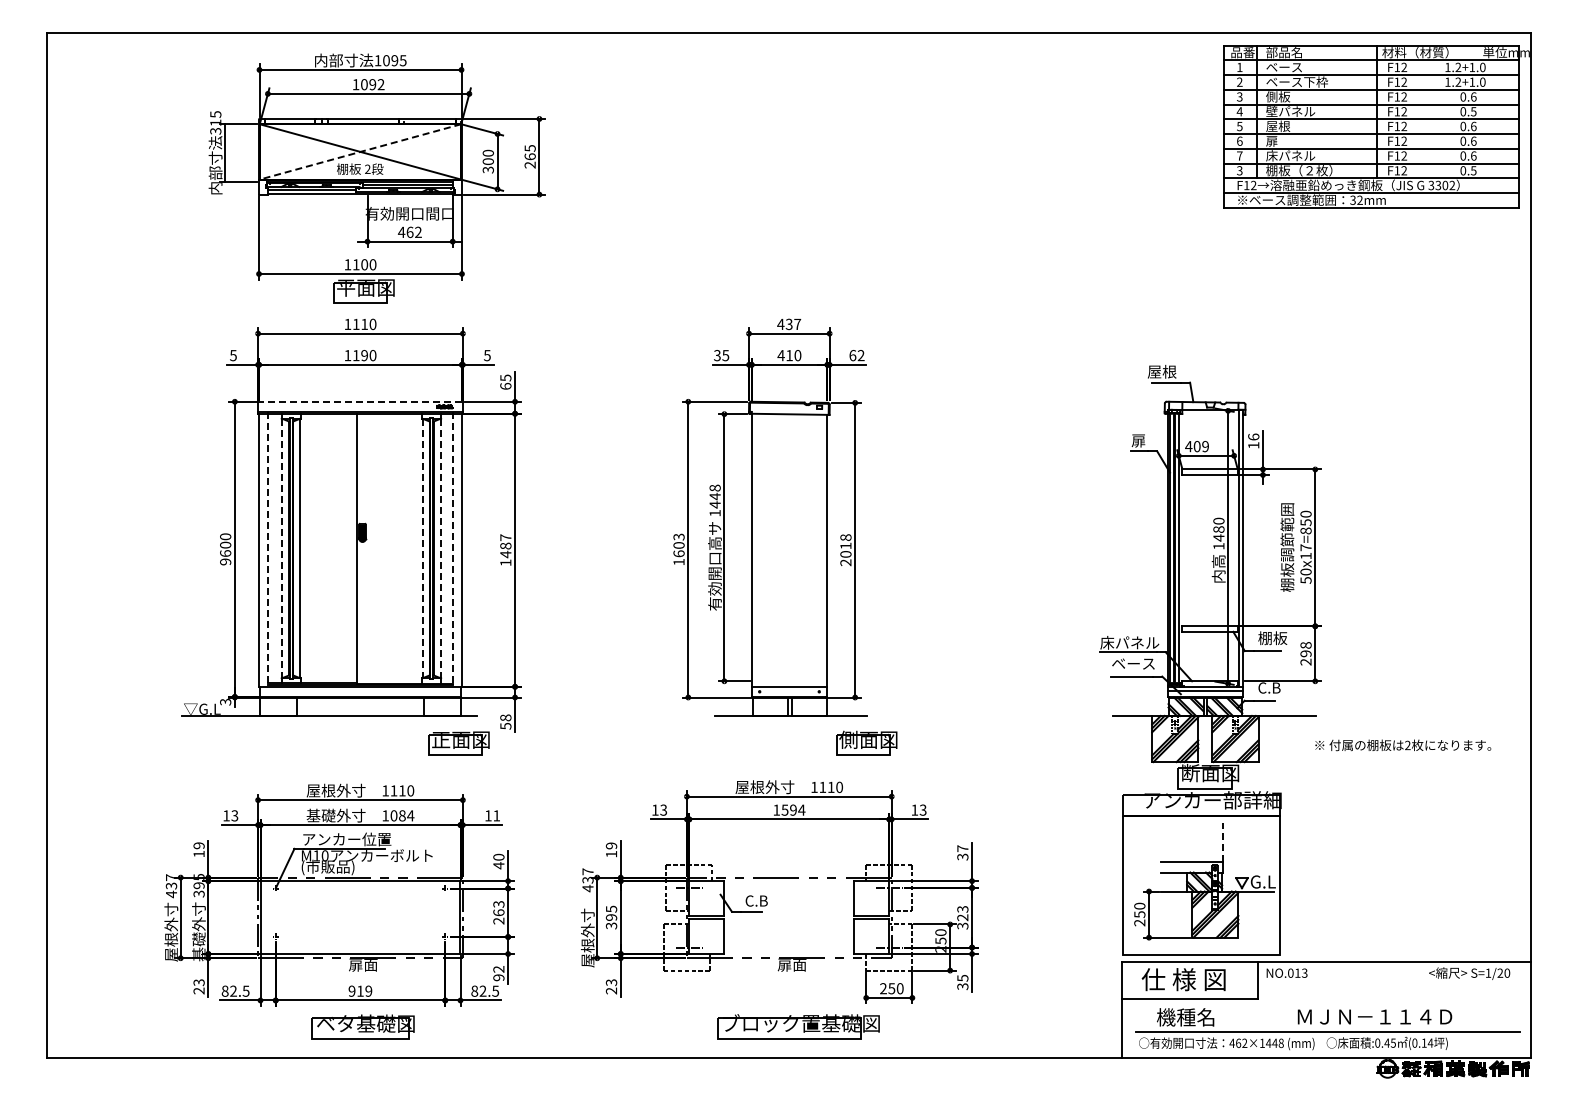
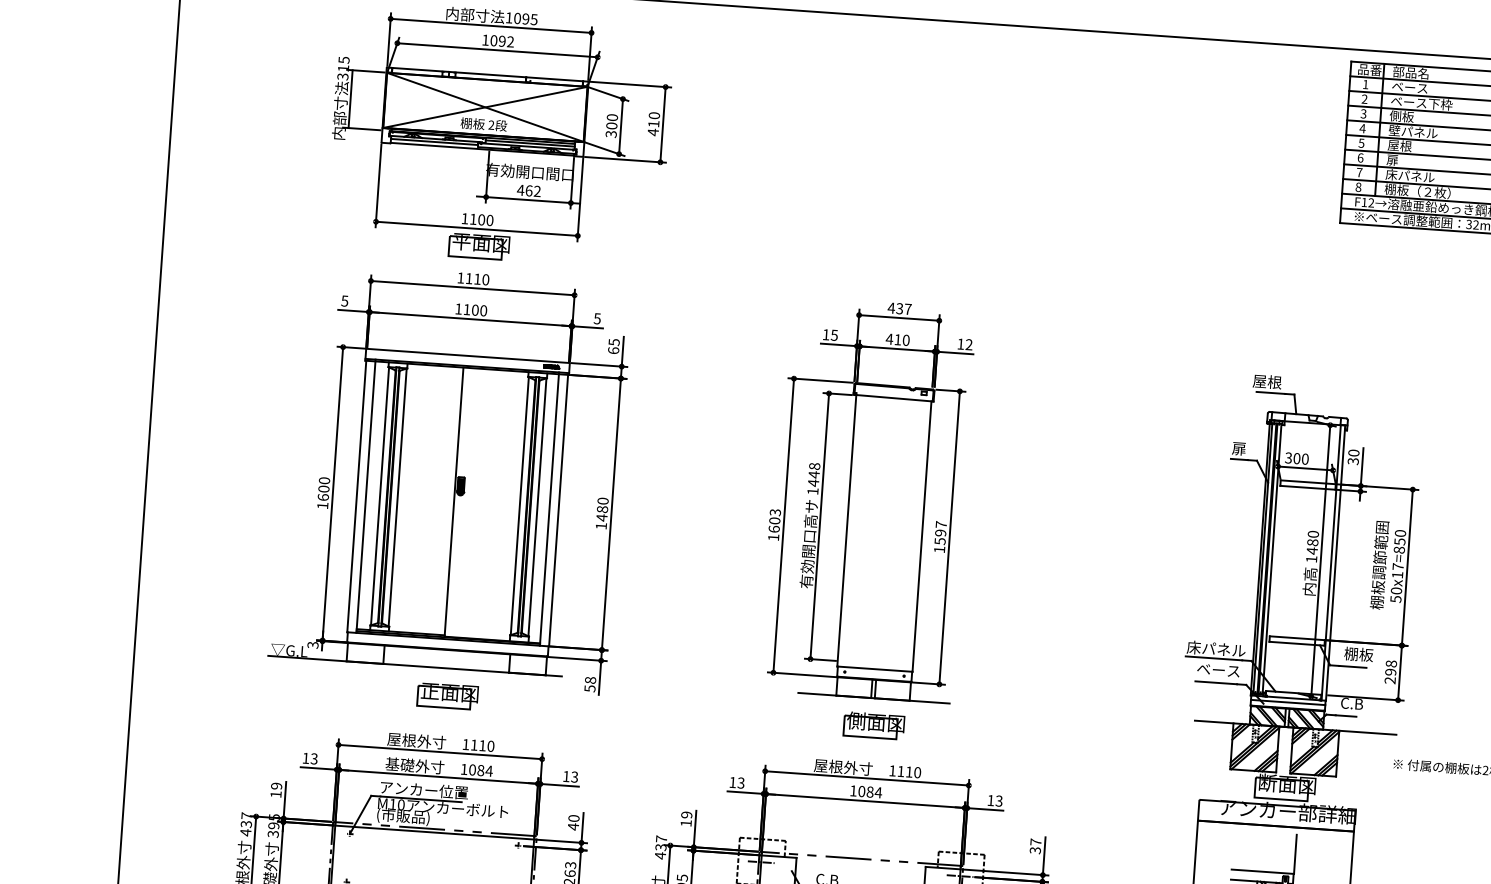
line: (360, 152) -> (485, 107), dashed -> solid
text: (529, 156) -> (653, 123), 265 -> 410
text: (1239, 170) -> (1358, 187), 3 -> 8
text: (364, 355) -> (475, 310), 1190 -> 1100
text: (717, 355) -> (826, 334), 35 -> 15
text: (852, 355) -> (960, 344), 62 -> 12
line: (360, 401) -> (468, 355), dashed -> solid
text: (1253, 440) -> (1353, 456), 16 -> 30
text: (1196, 446) -> (1296, 458), 409 -> 300
text: (505, 537) -> (602, 500), 1487 -> 1480
line: (282, 548) -> (380, 496), dashed -> solid
line: (422, 548) -> (519, 506), dashed -> solid
line: (440, 548) -> (537, 507), dashed -> solid
line: (268, 549) -> (366, 496), dashed -> solid
line: (452, 549) -> (549, 509), dashed -> solid
text: (845, 550) -> (940, 537), 2018 -> 1597
text: (225, 561) -> (322, 505), 9600 -> 1600
part: (866, 742) -> (873, 724), moved
part: (458, 743) -> (447, 695), moved
text: (788, 809) -> (865, 791), 1594 -> 1084
text: (496, 815) -> (574, 776), 11 -> 13
line: (1223, 842) -> (1295, 854), dashed -> solid

